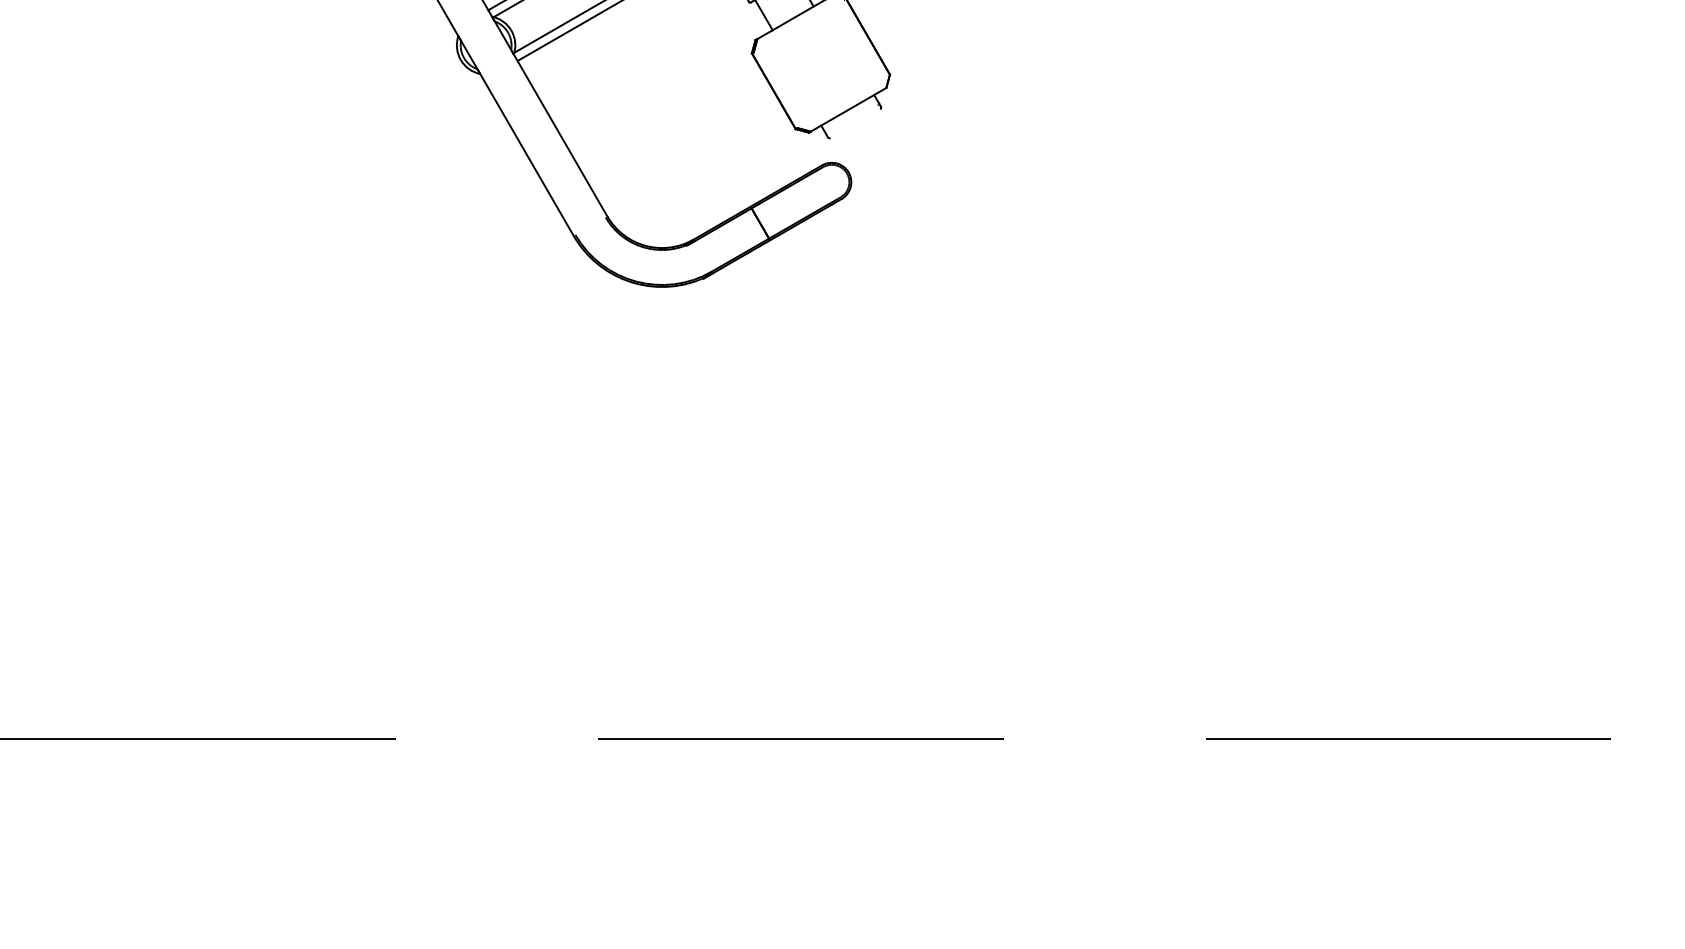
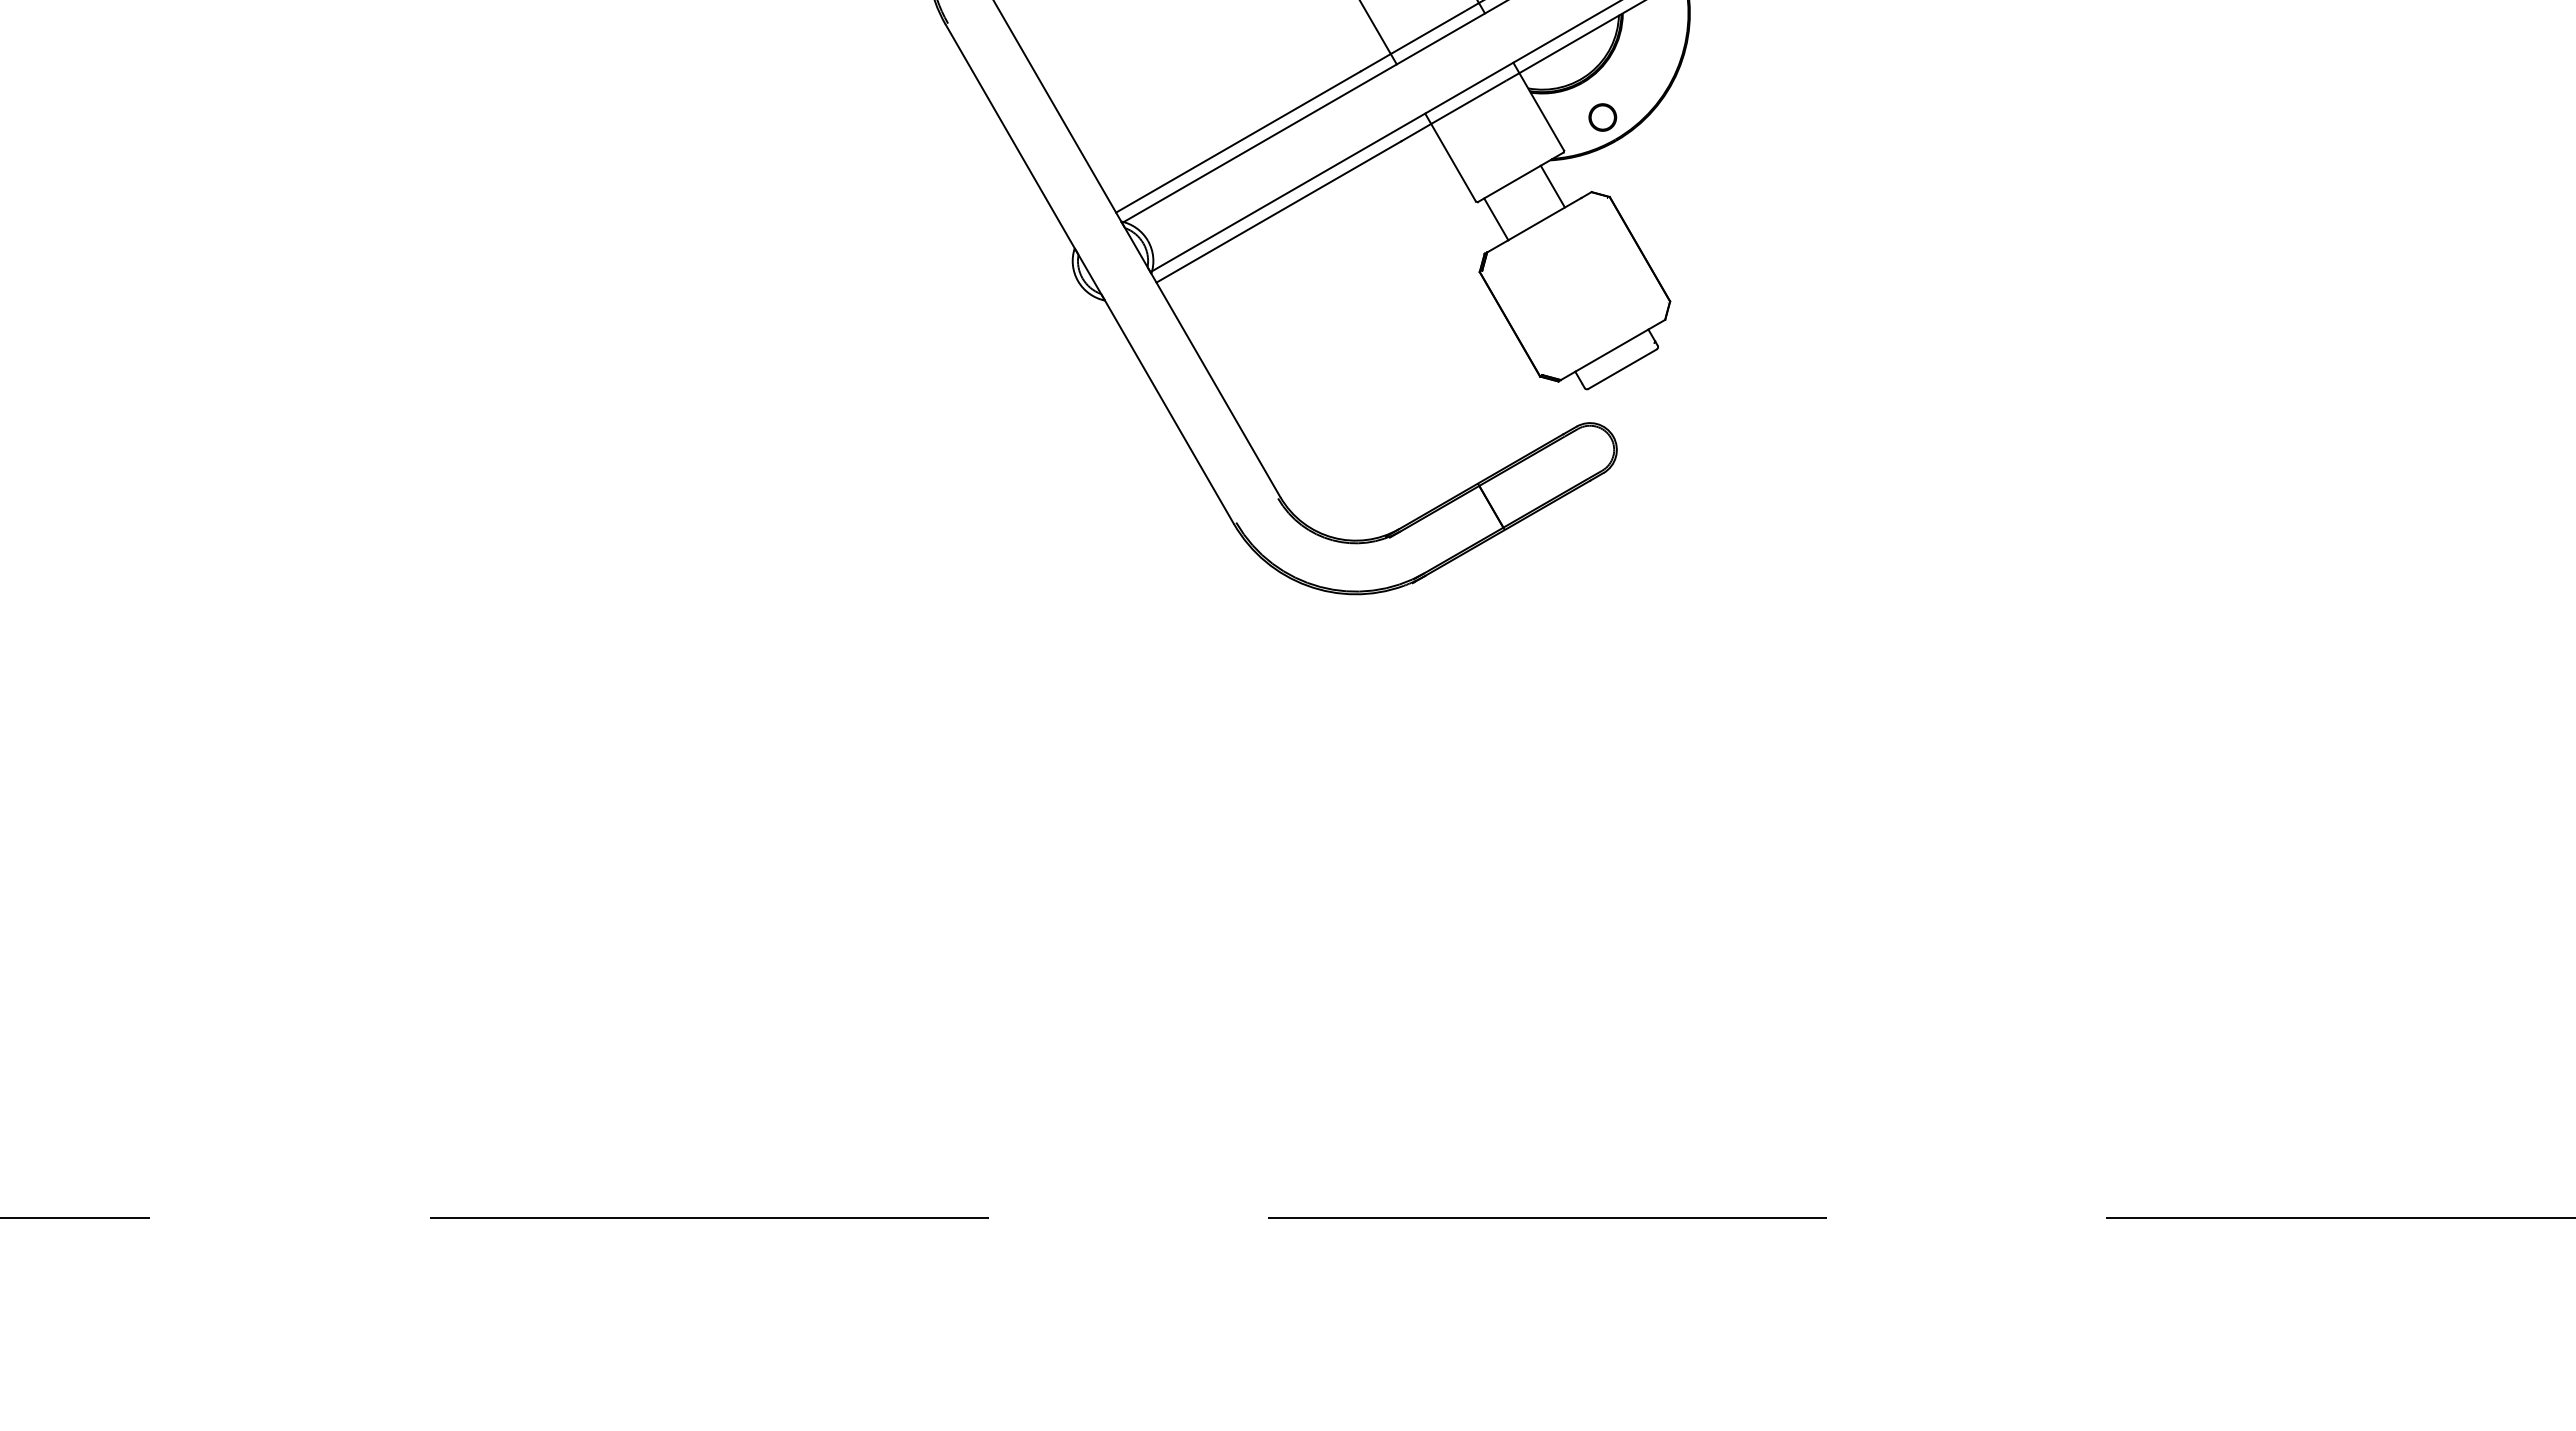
line: (855, 123) -> (1622, 369), added

